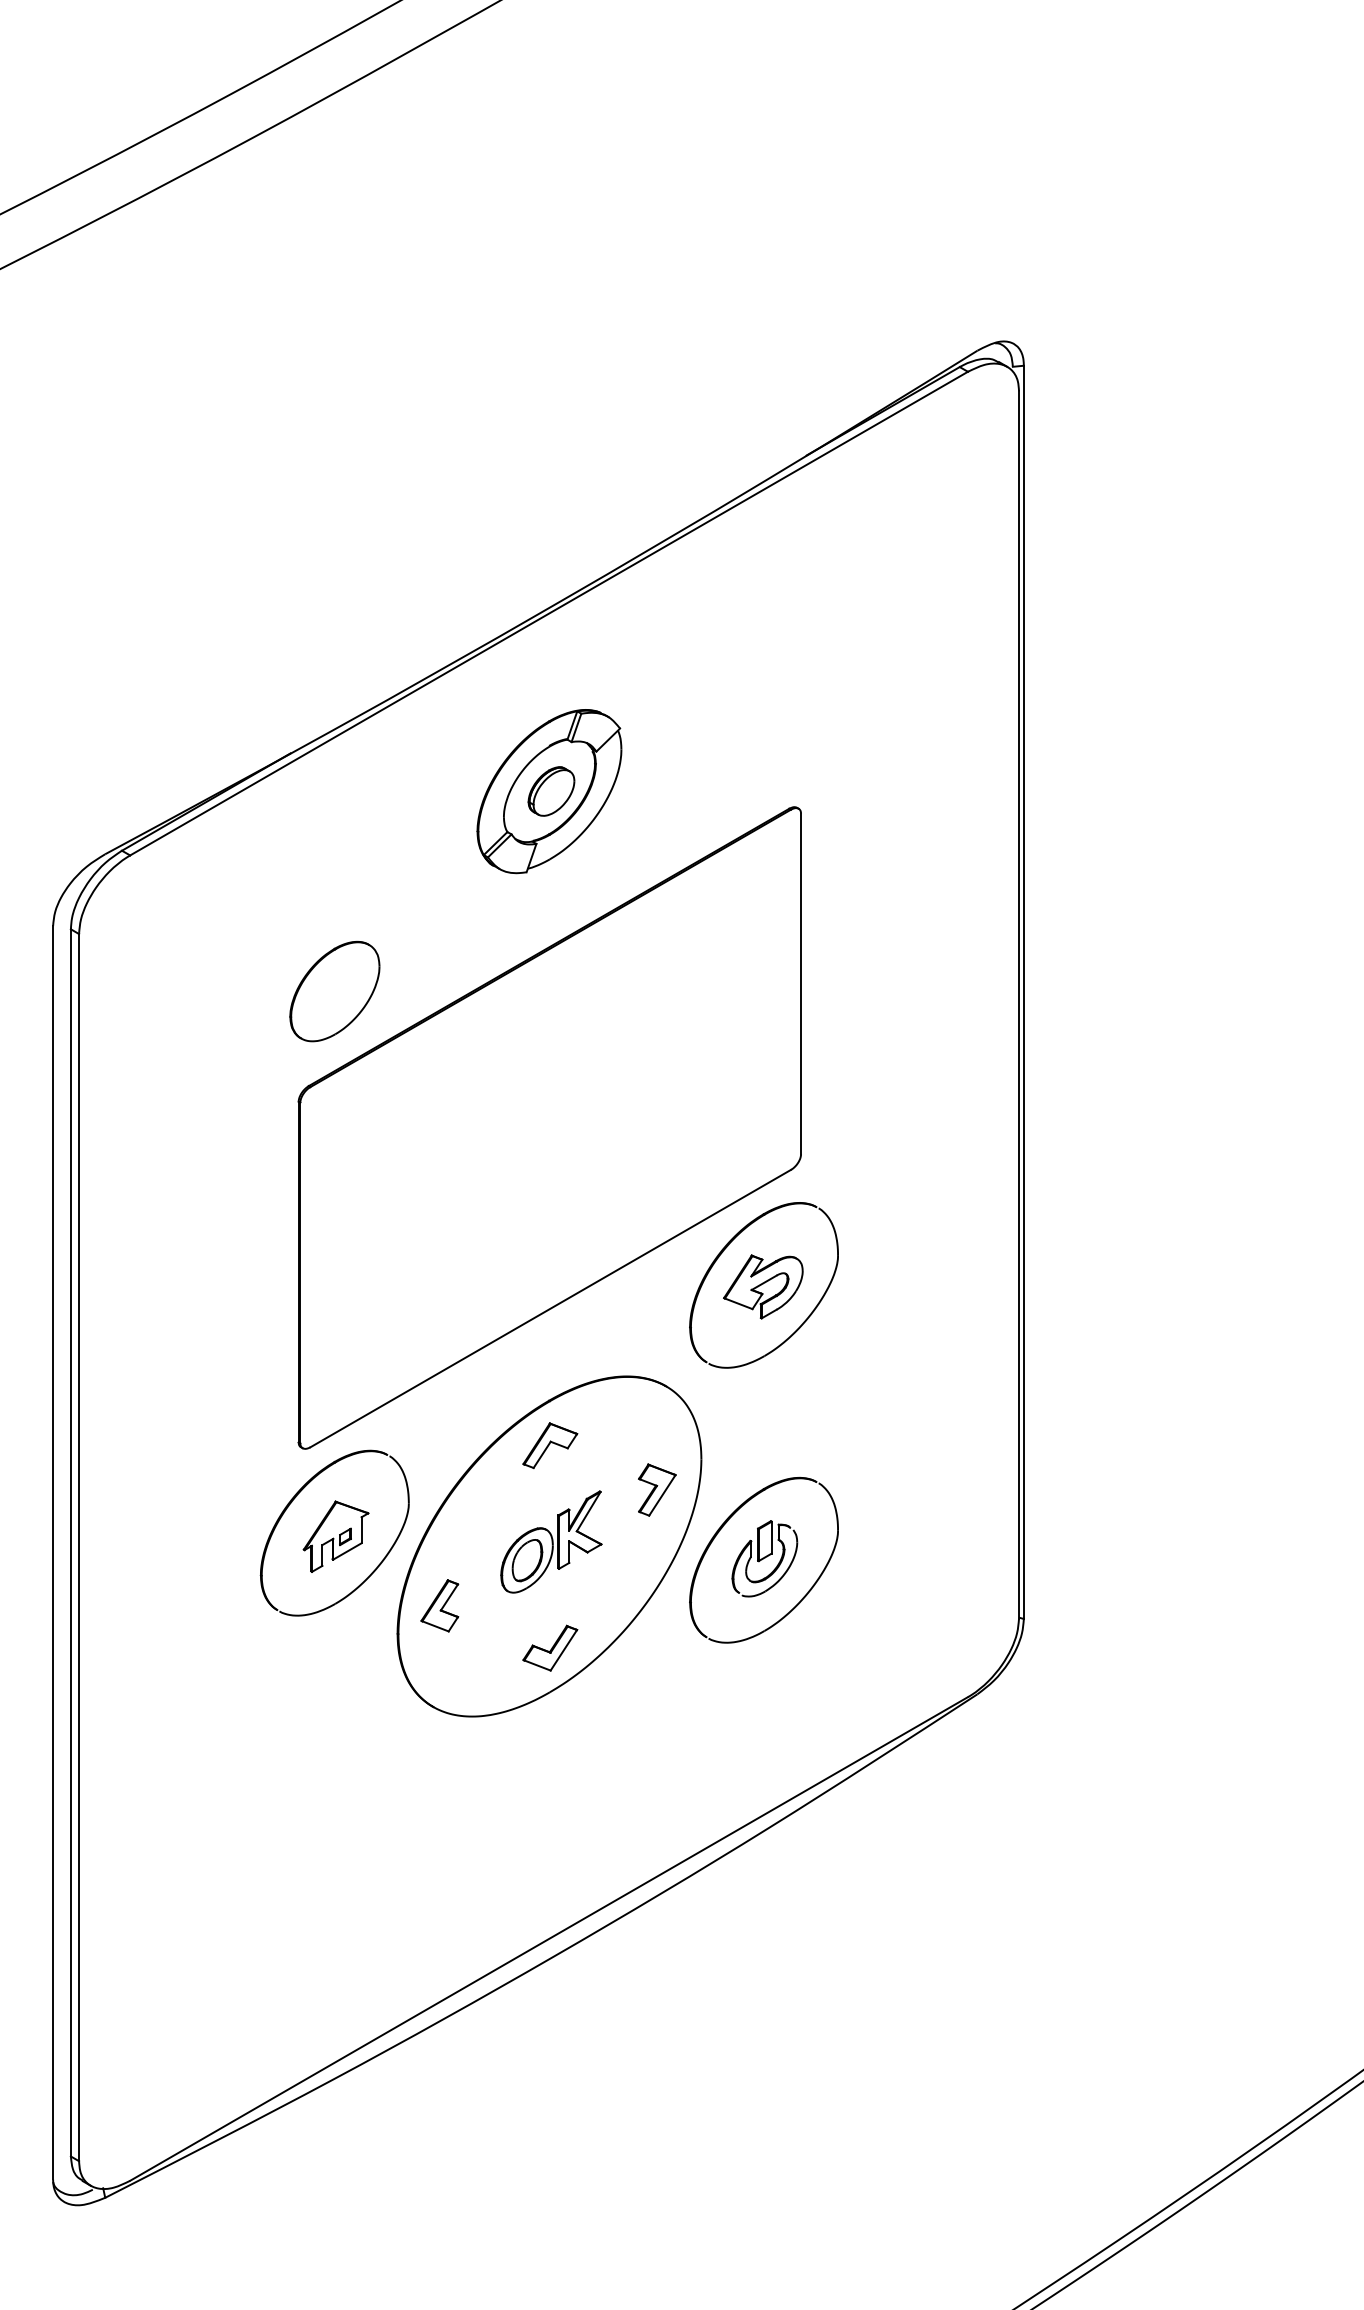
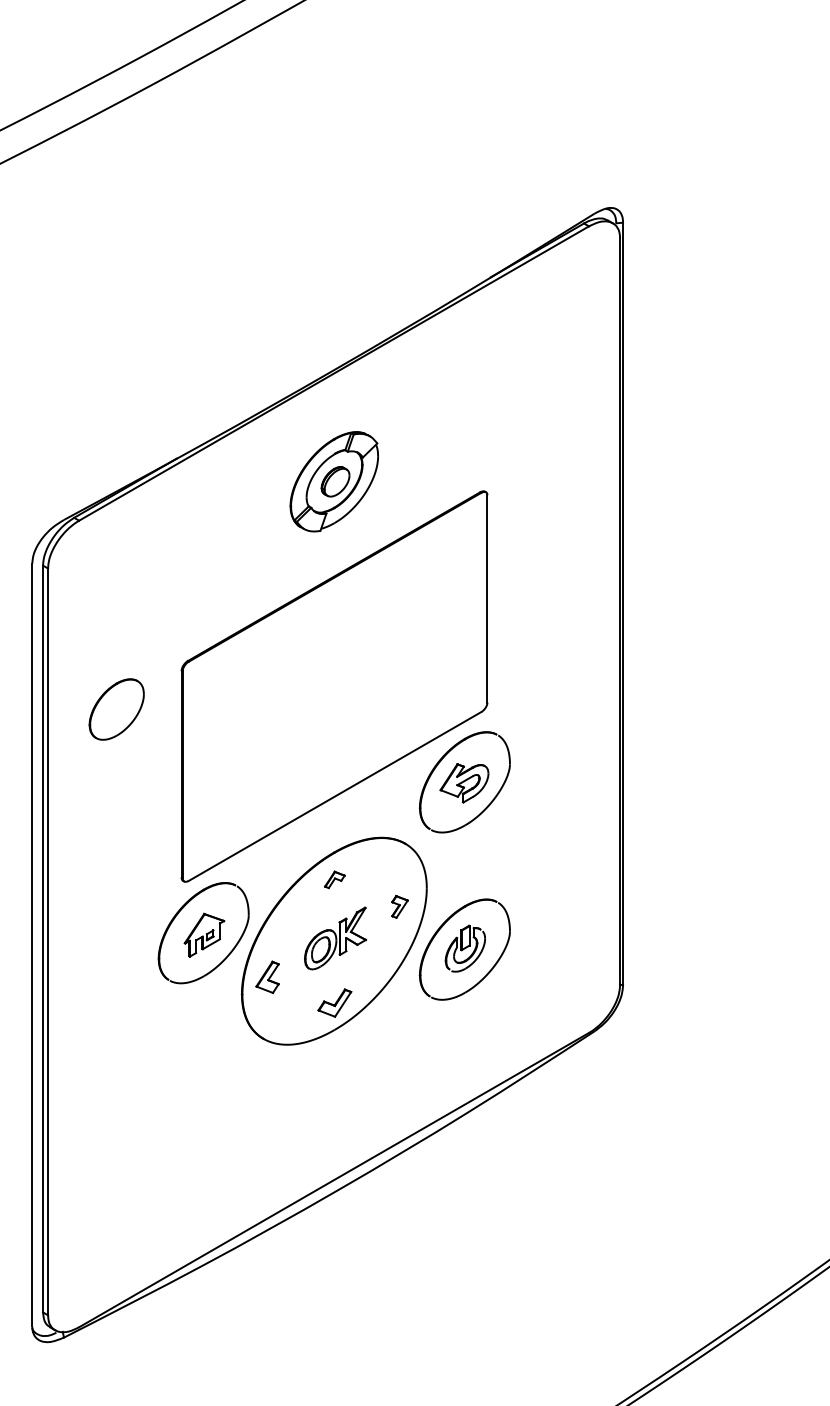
part: (334, 991) -> (116, 709), moved
part: (549, 1445) -> (334, 879), size x0.6
part: (656, 1489) -> (399, 906), size x0.7

